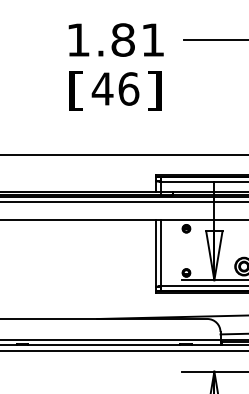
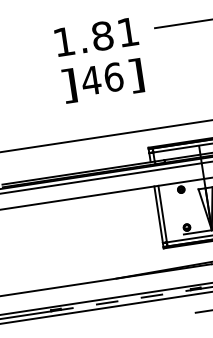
text: (76, 90) -> (69, 85), [ -> ]
line: (98, 345) -> (120, 301), solid -> dashed

